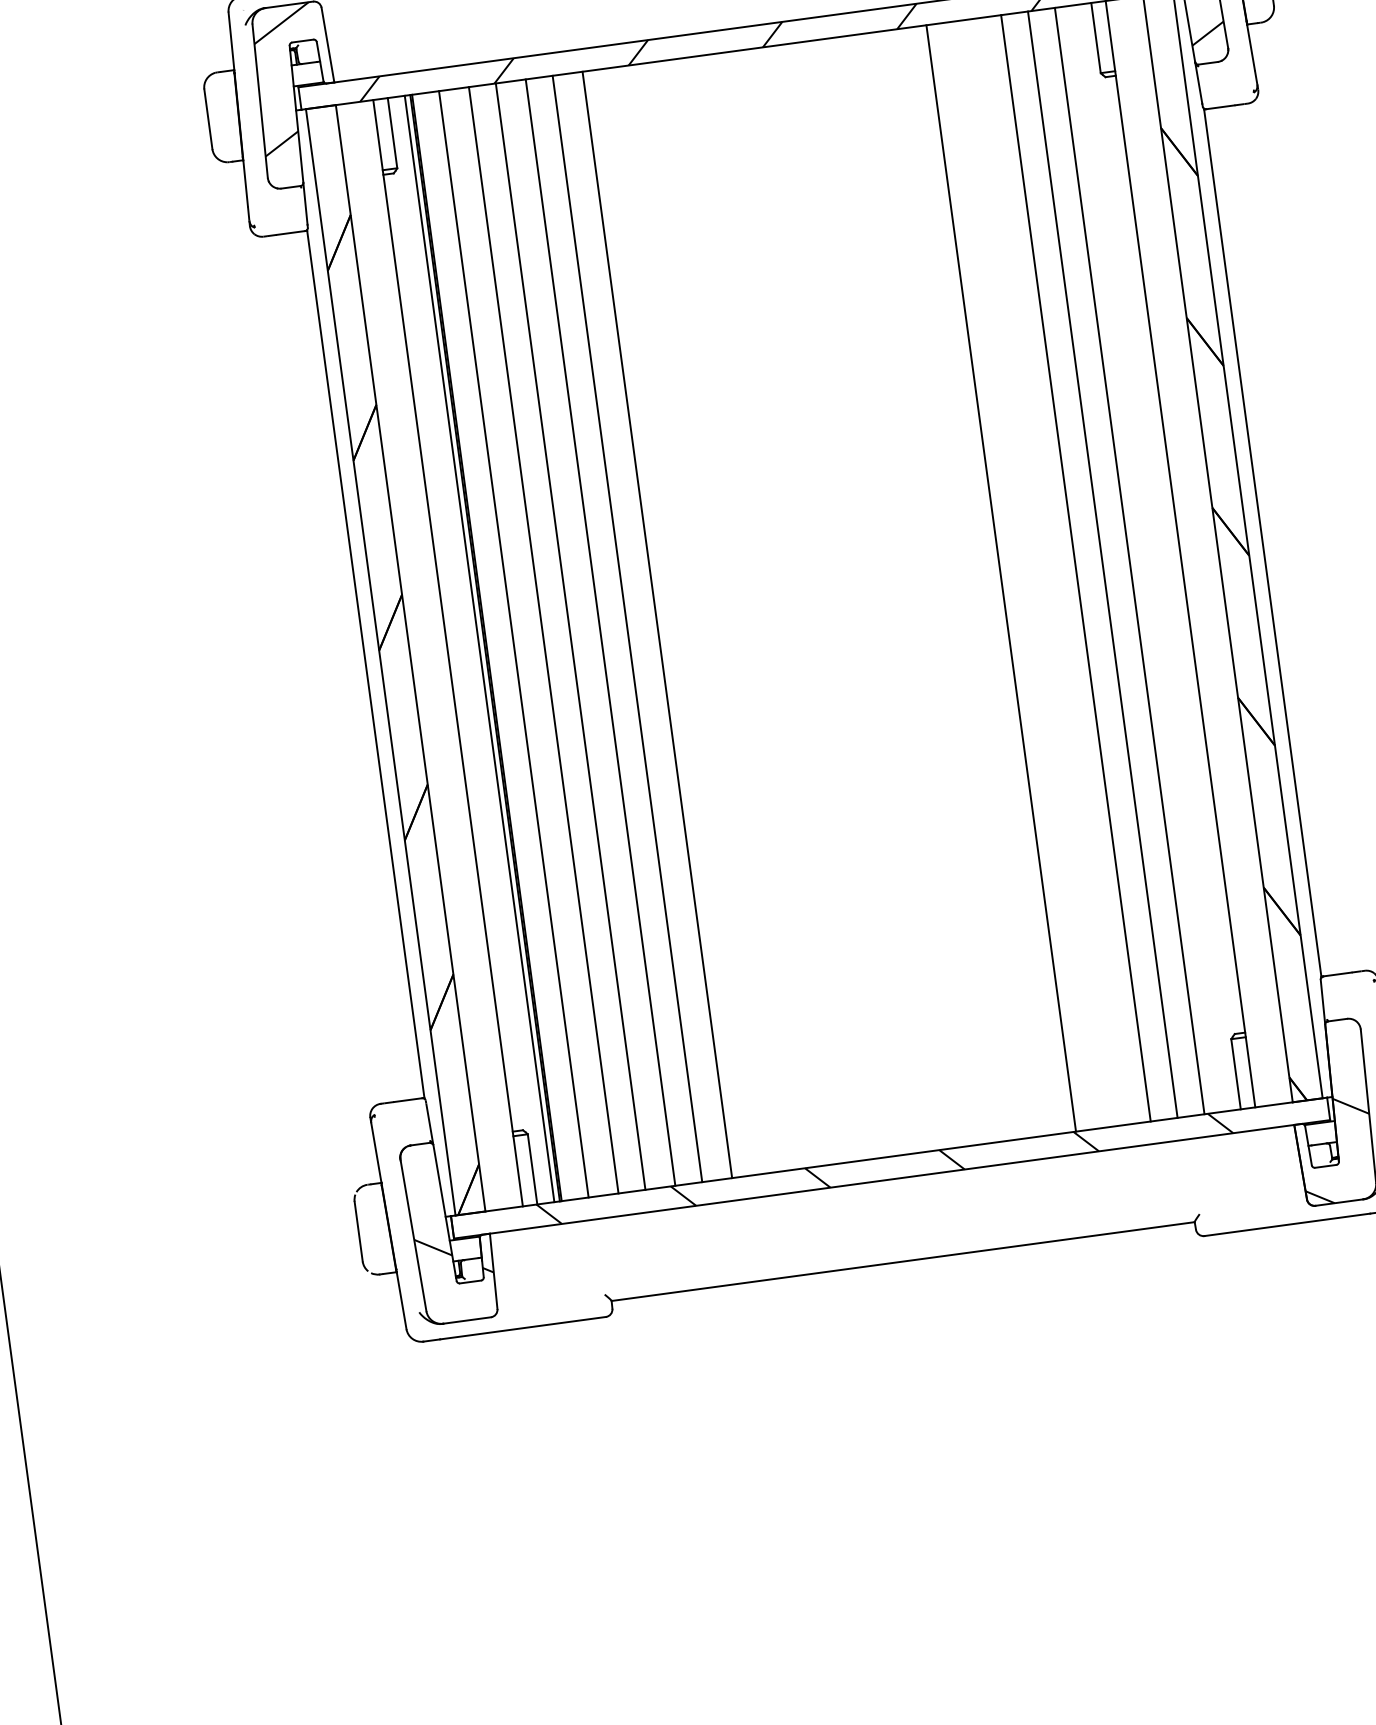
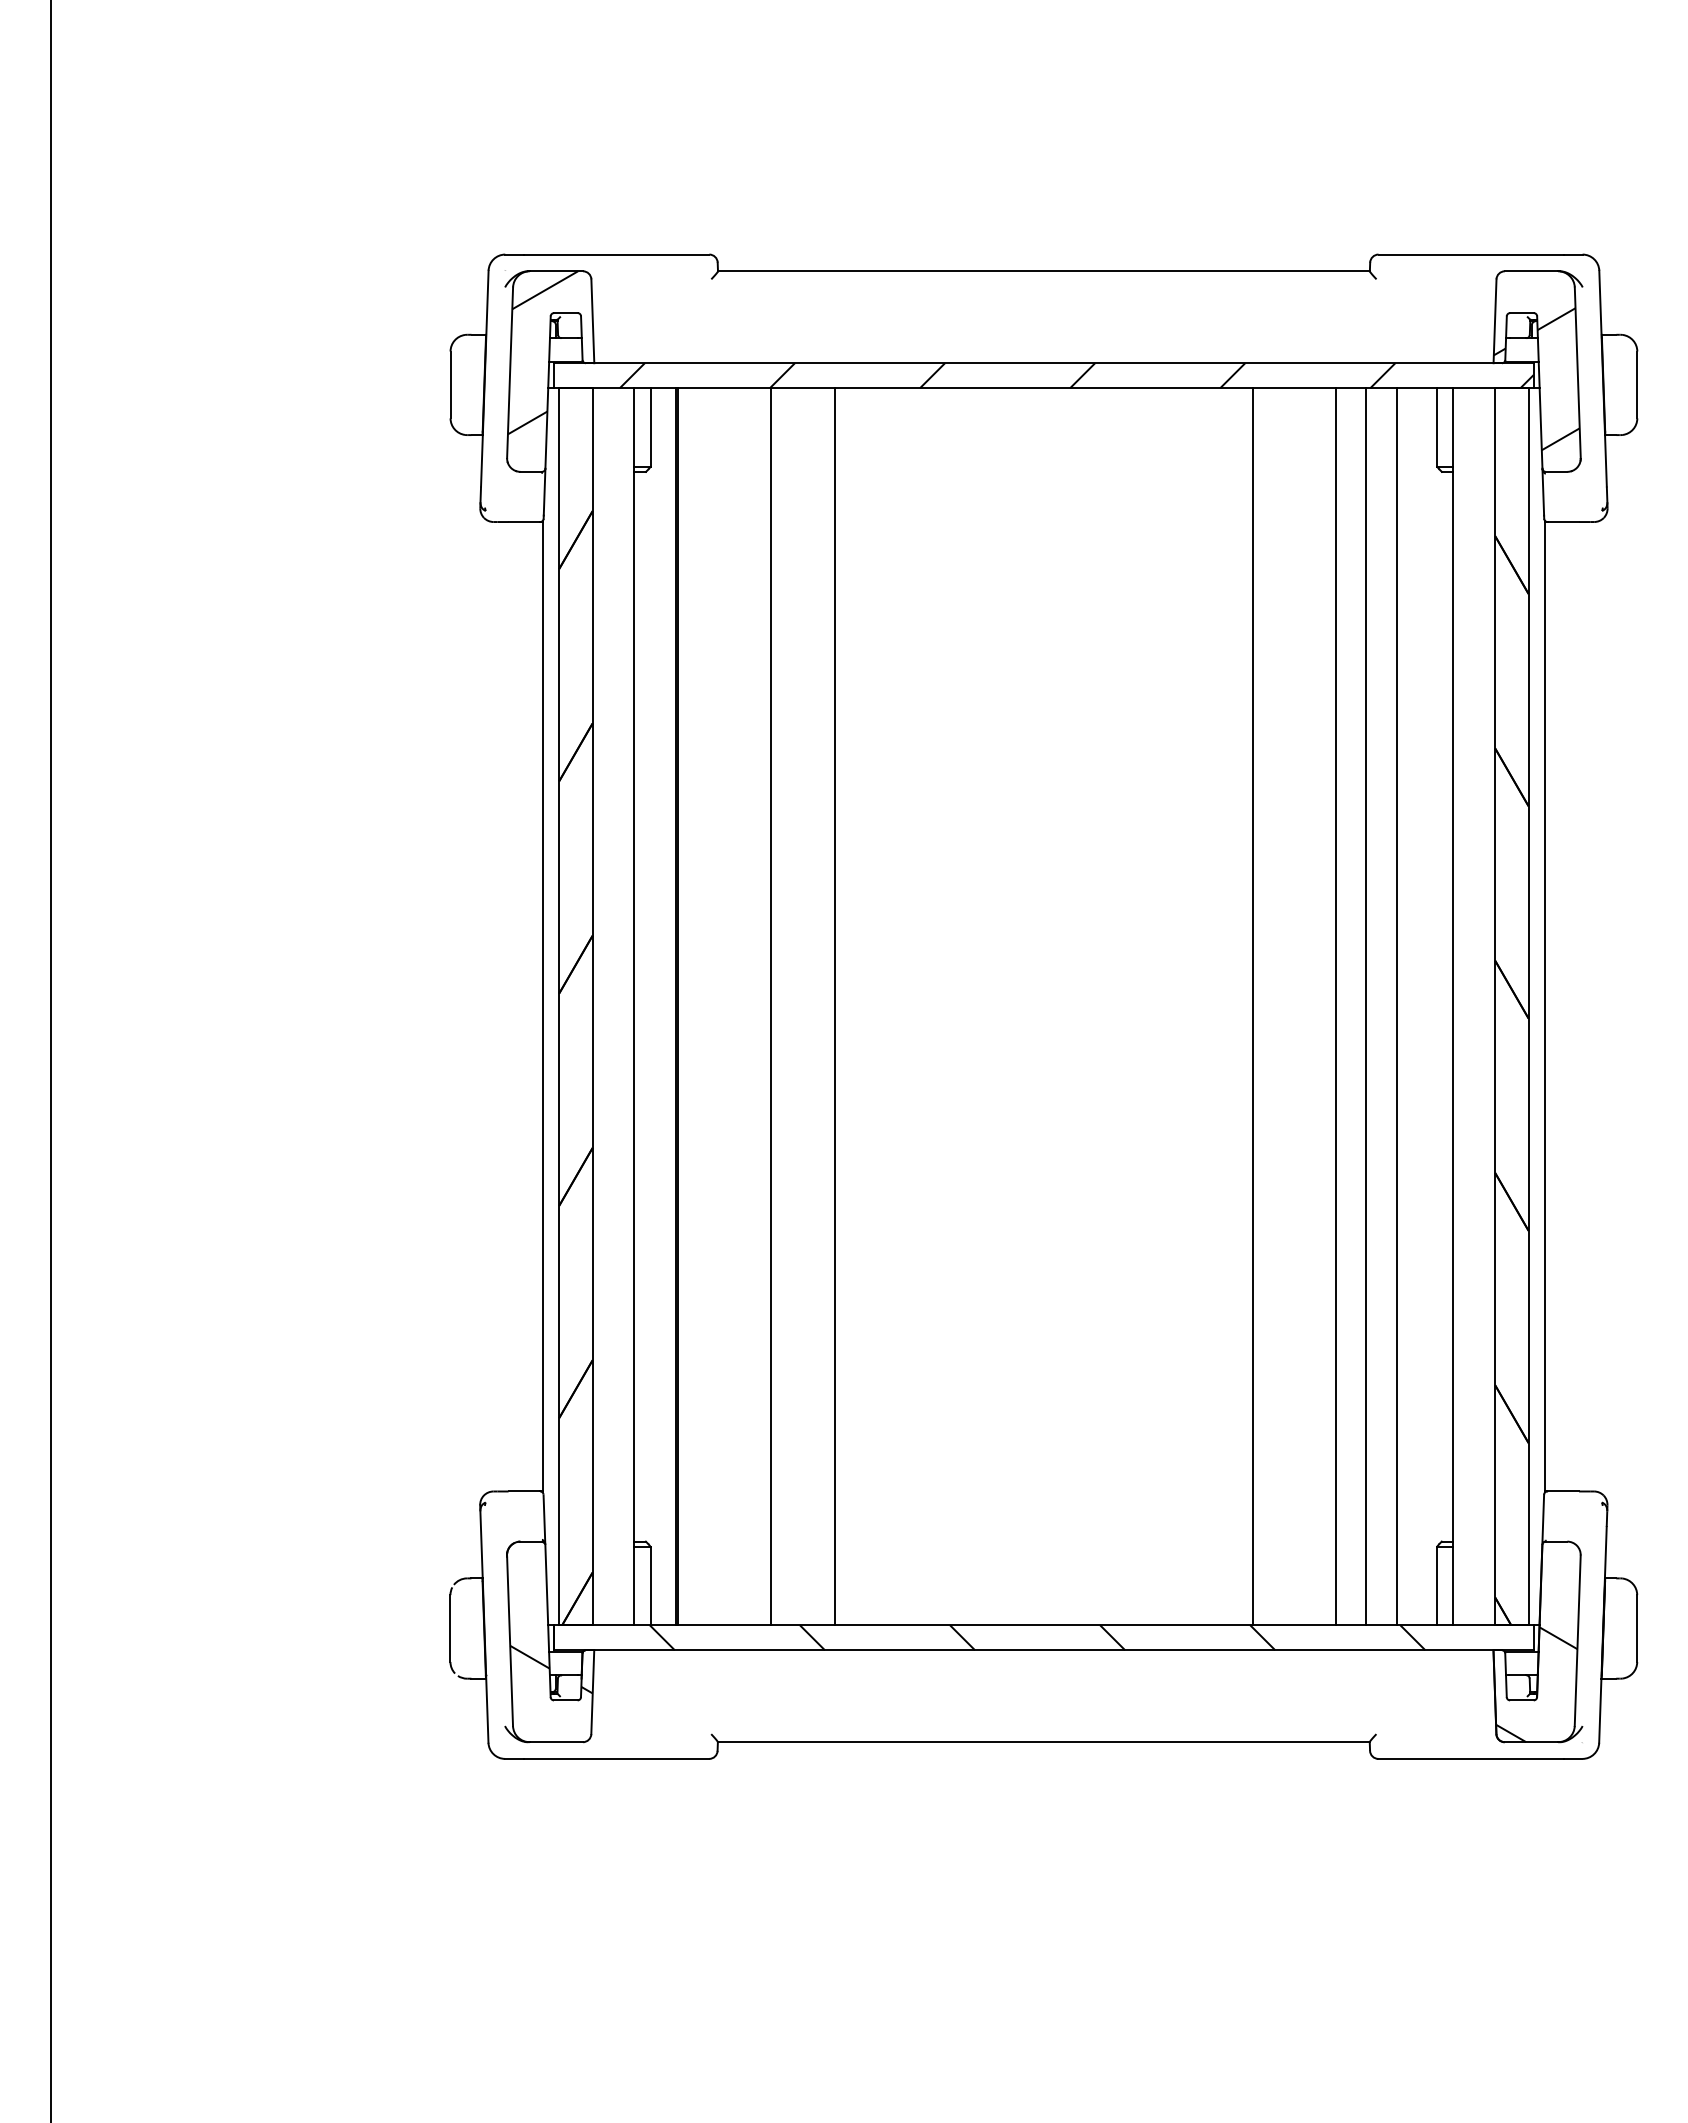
line: (657, 624) -> (868, 1006), removed
line: (600, 632) -> (804, 1006), removed
line: (543, 640) -> (741, 1006), removed
line: (513, 644) -> (707, 1006), removed
line: (479, 648) -> (669, 1006), removed

